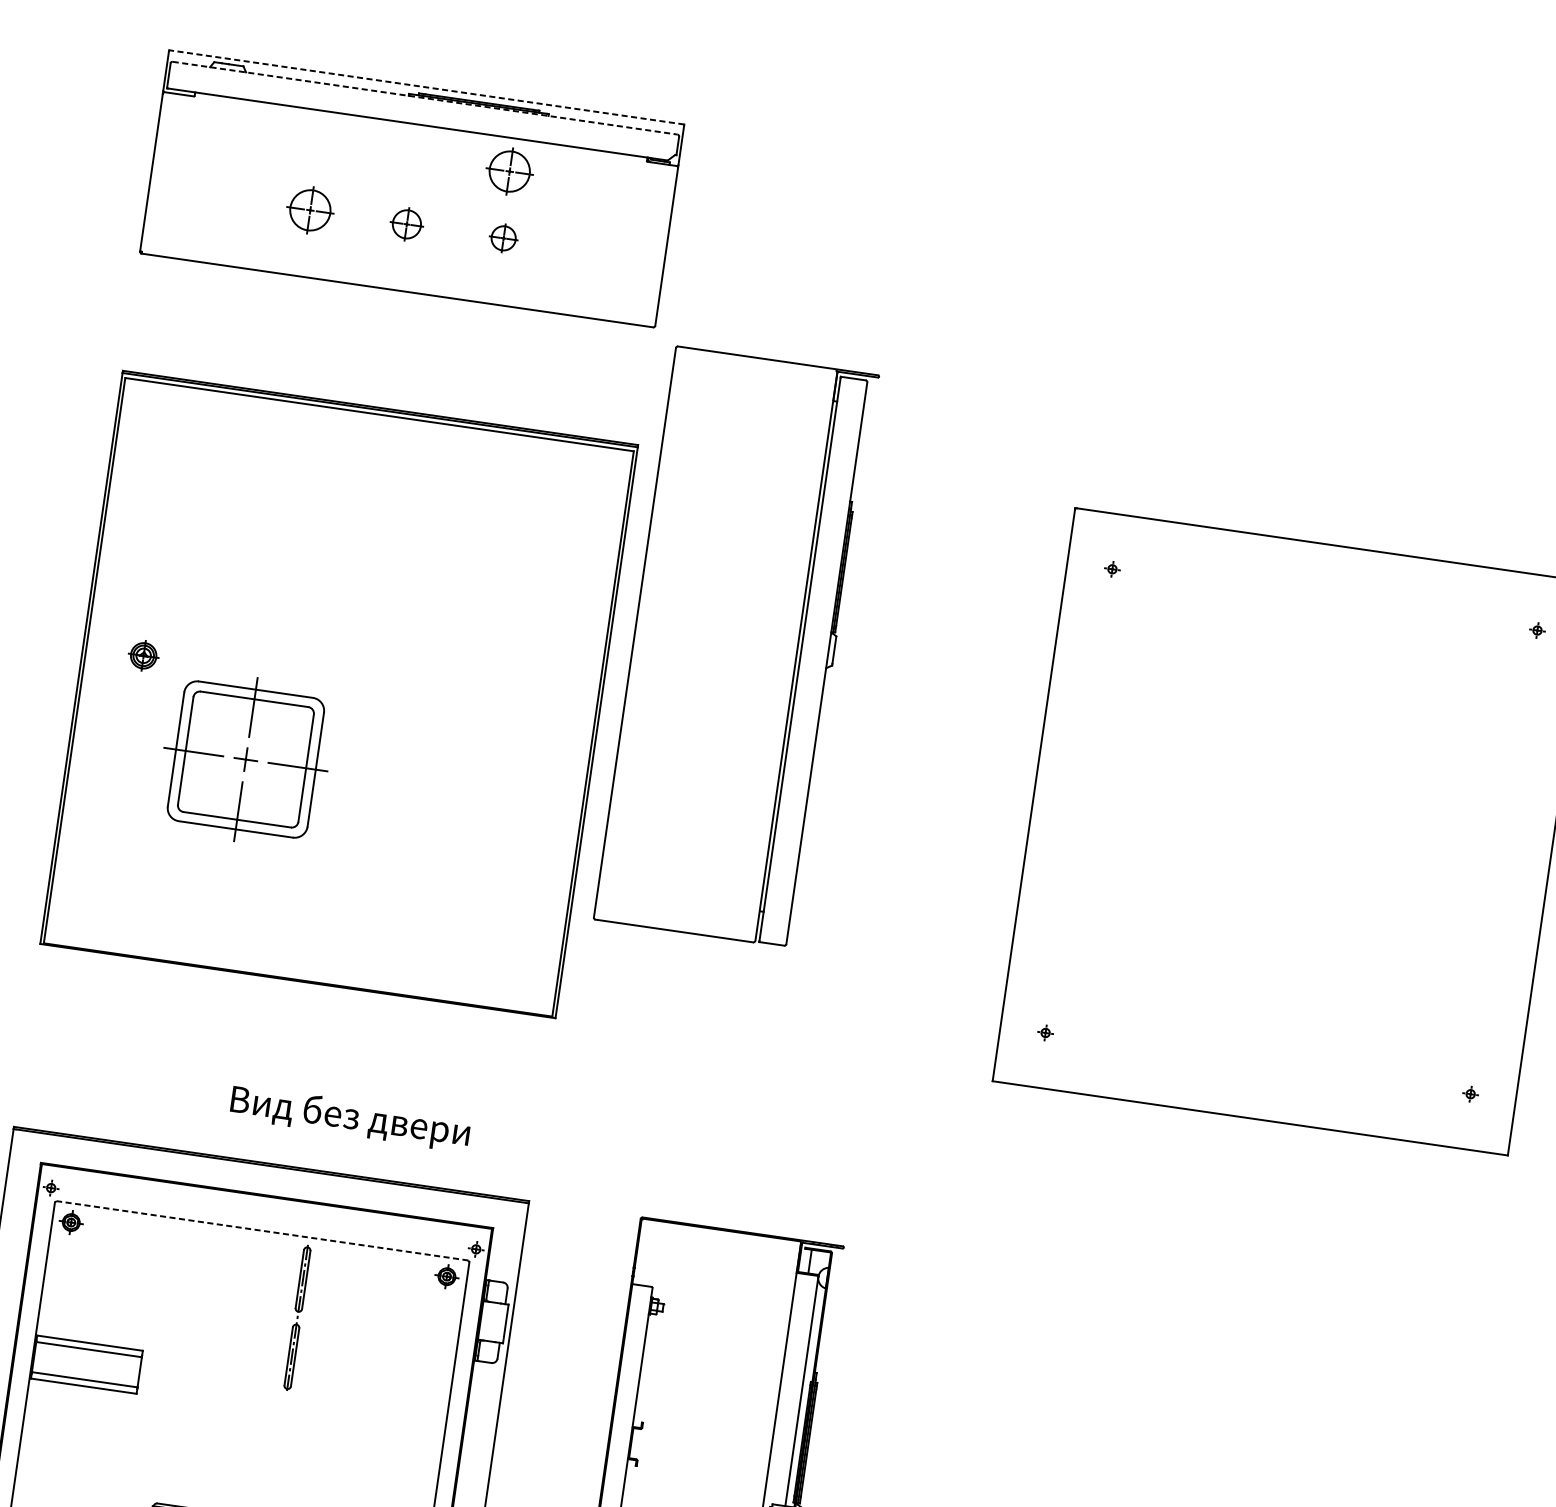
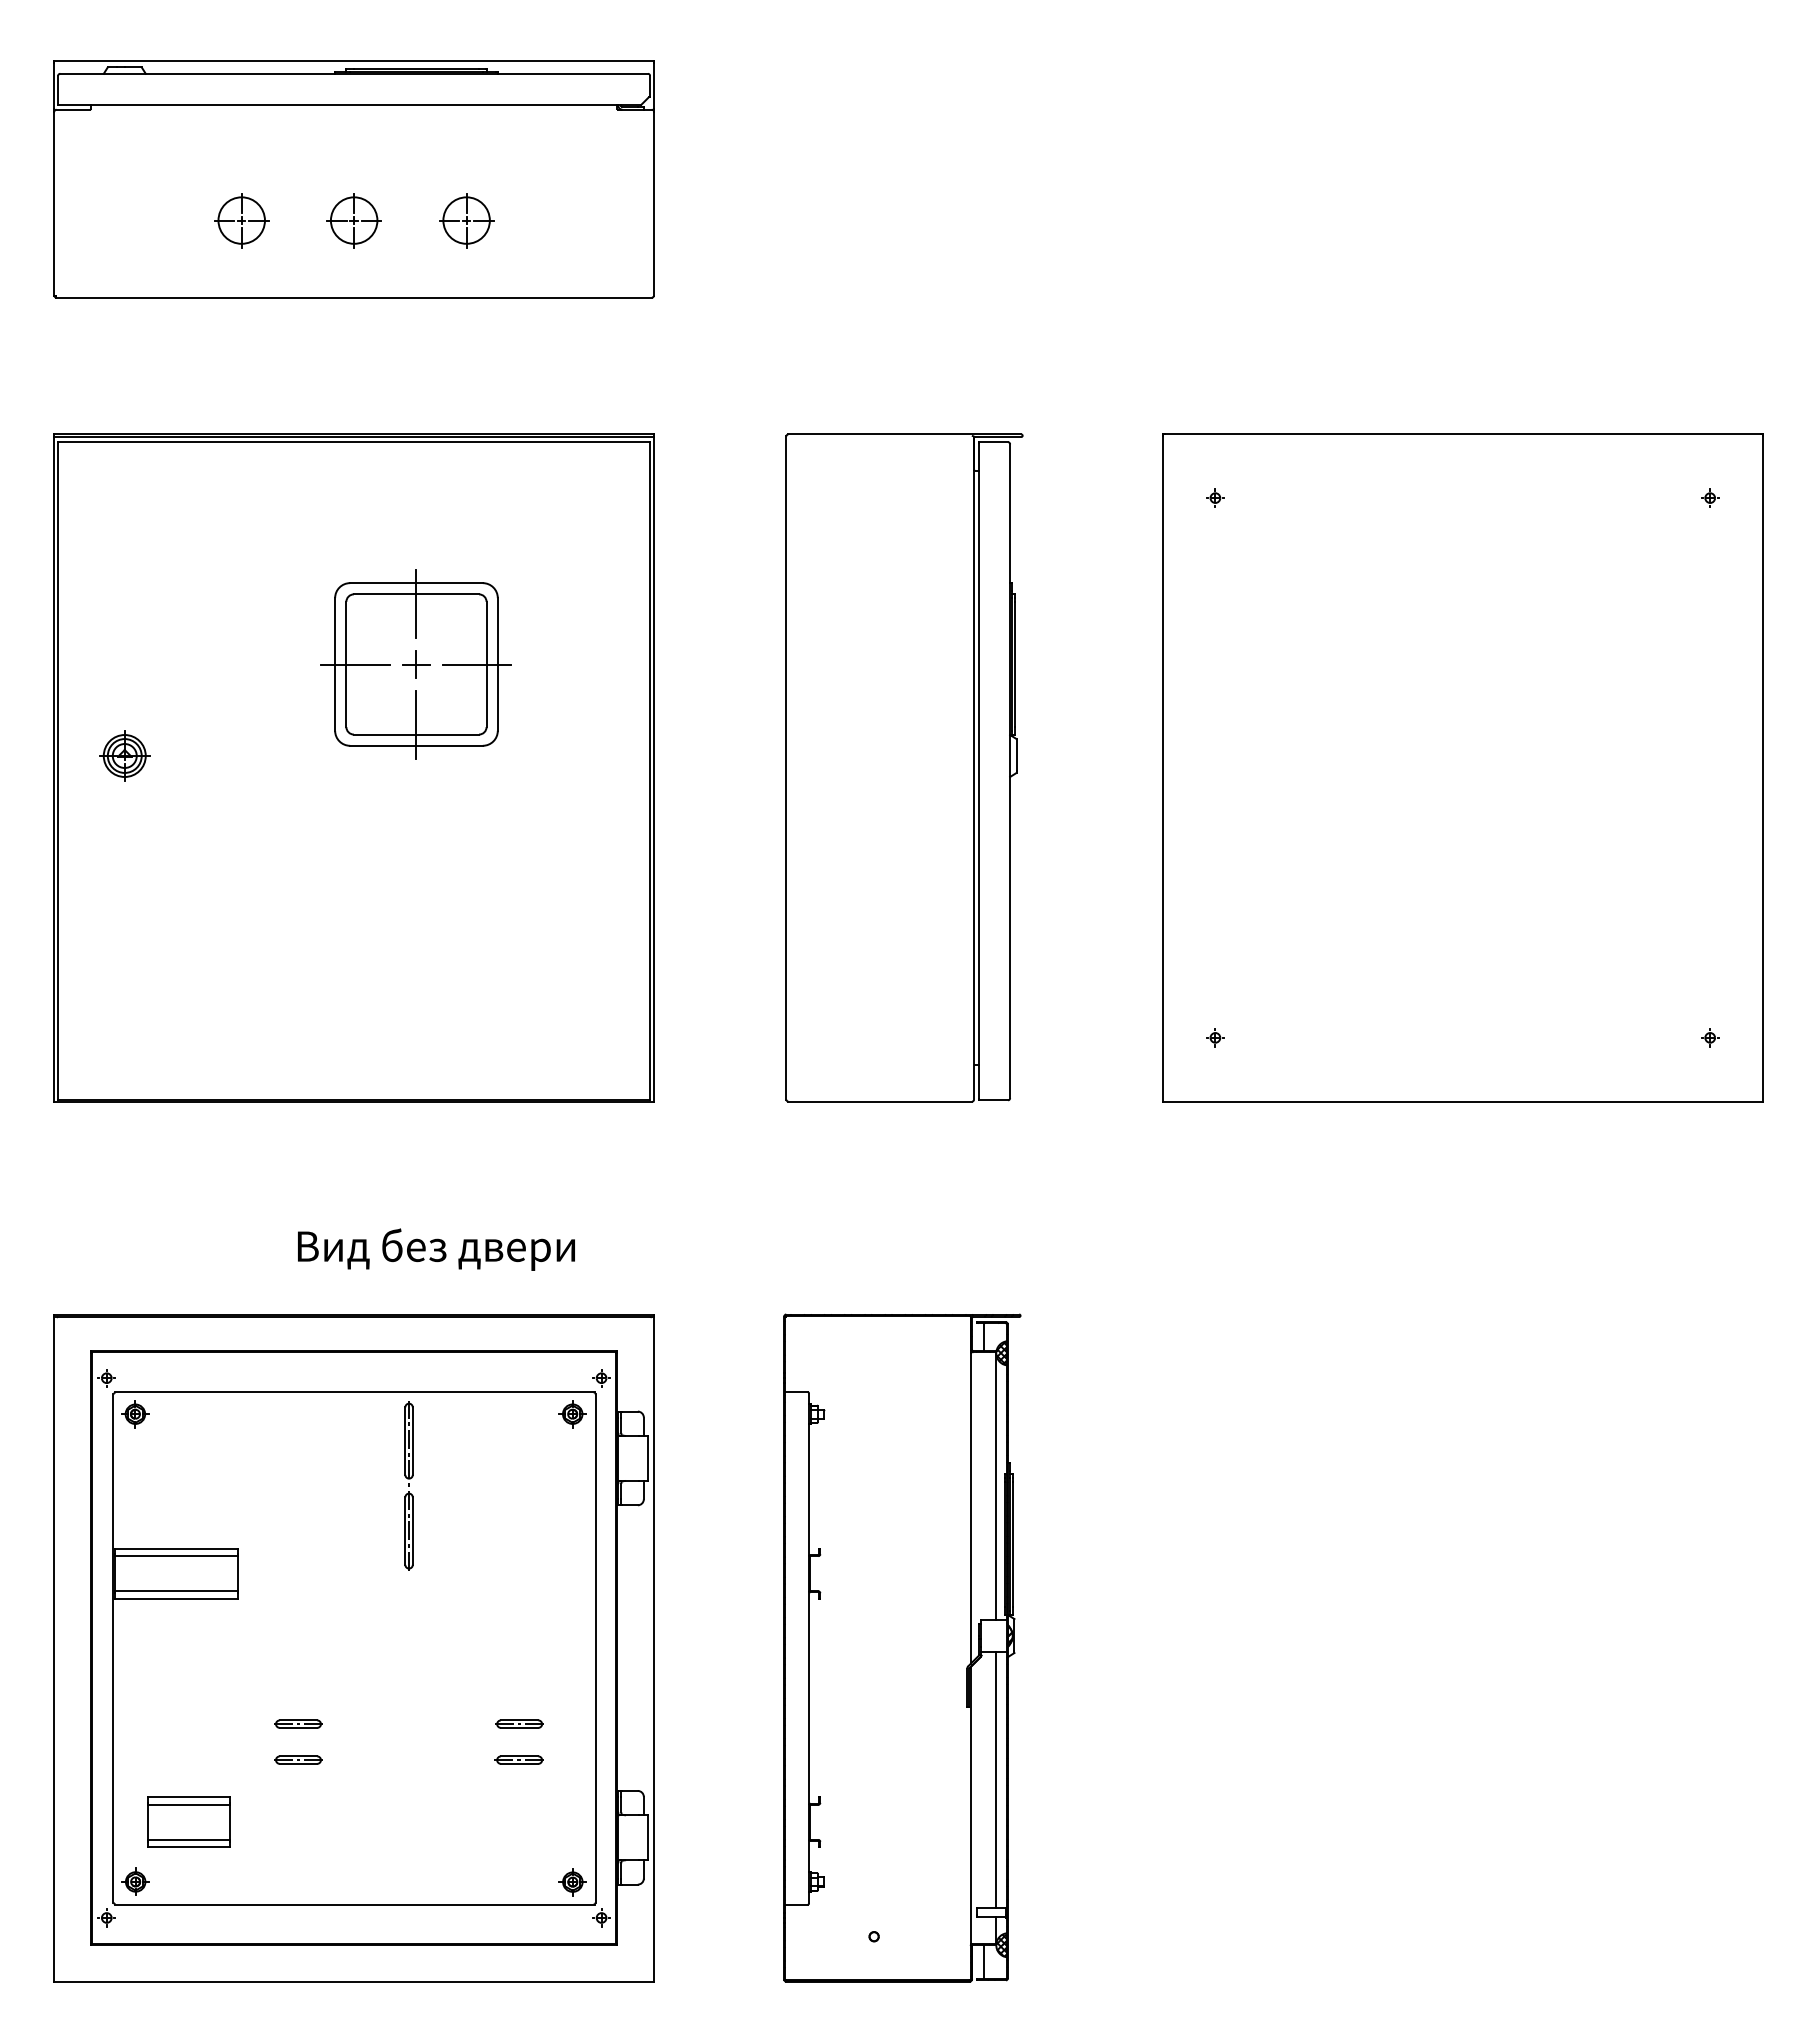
line: (426, 87) -> (354, 61), dashed -> solid
line: (425, 97) -> (354, 73), dashed -> solid
part: (509, 171) -> (462, 143), removed
part: (406, 224) -> (353, 220), size x1.43
part: (503, 238) -> (466, 220), size x1.67
part: (736, 647) -> (904, 767), moved
part: (143, 655) -> (124, 755), size x1.43
part: (245, 759) -> (415, 664), moved
line: (262, 1231) -> (354, 1392), dashed -> solid
hatch: (822, 1277) -> (1001, 1353), added

